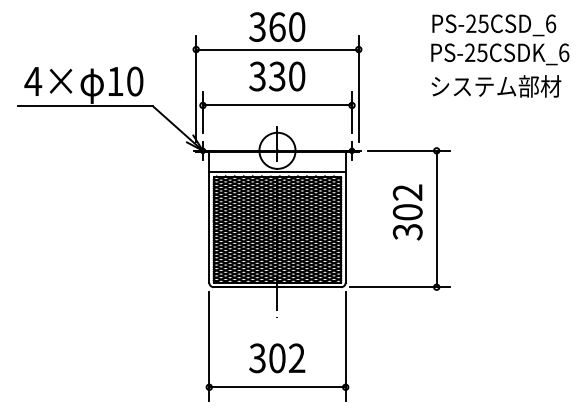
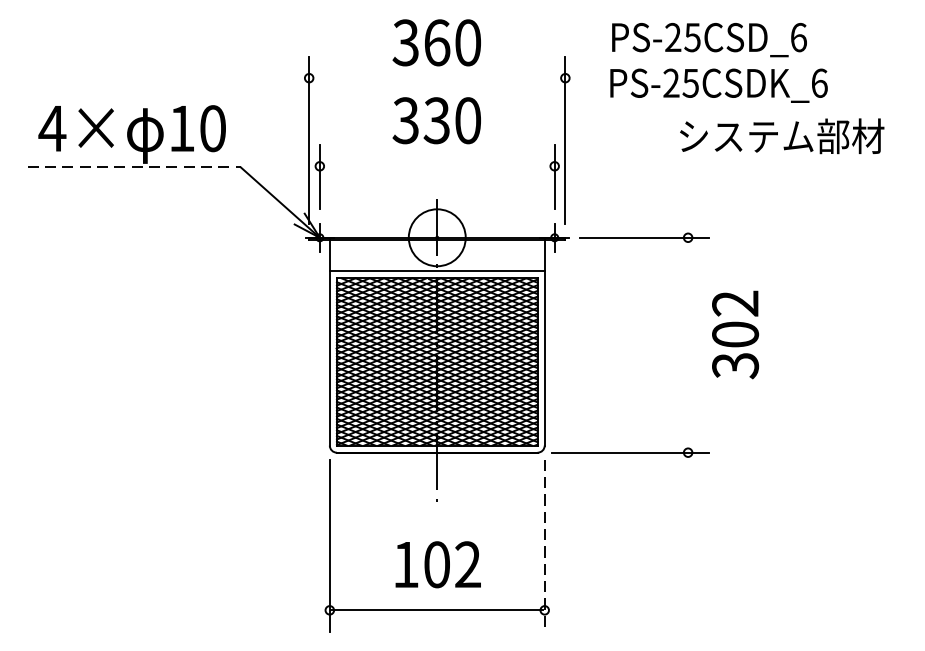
text: (500, 39) -> (719, 62), moved
line: (277, 49) -> (437, 78), removed
line: (277, 105) -> (437, 166), removed
line: (85, 106) -> (134, 167), solid -> dashed
text: (407, 212) -> (735, 334), moved
line: (436, 218) -> (687, 344), removed
line: (345, 346) -> (544, 546), solid -> dashed
text: (257, 358) -> (405, 565), 302 -> 102

